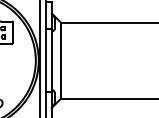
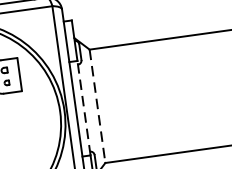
line: (51, 60) -> (83, 107), solid -> dashed
line: (60, 61) -> (97, 107), solid -> dashed

